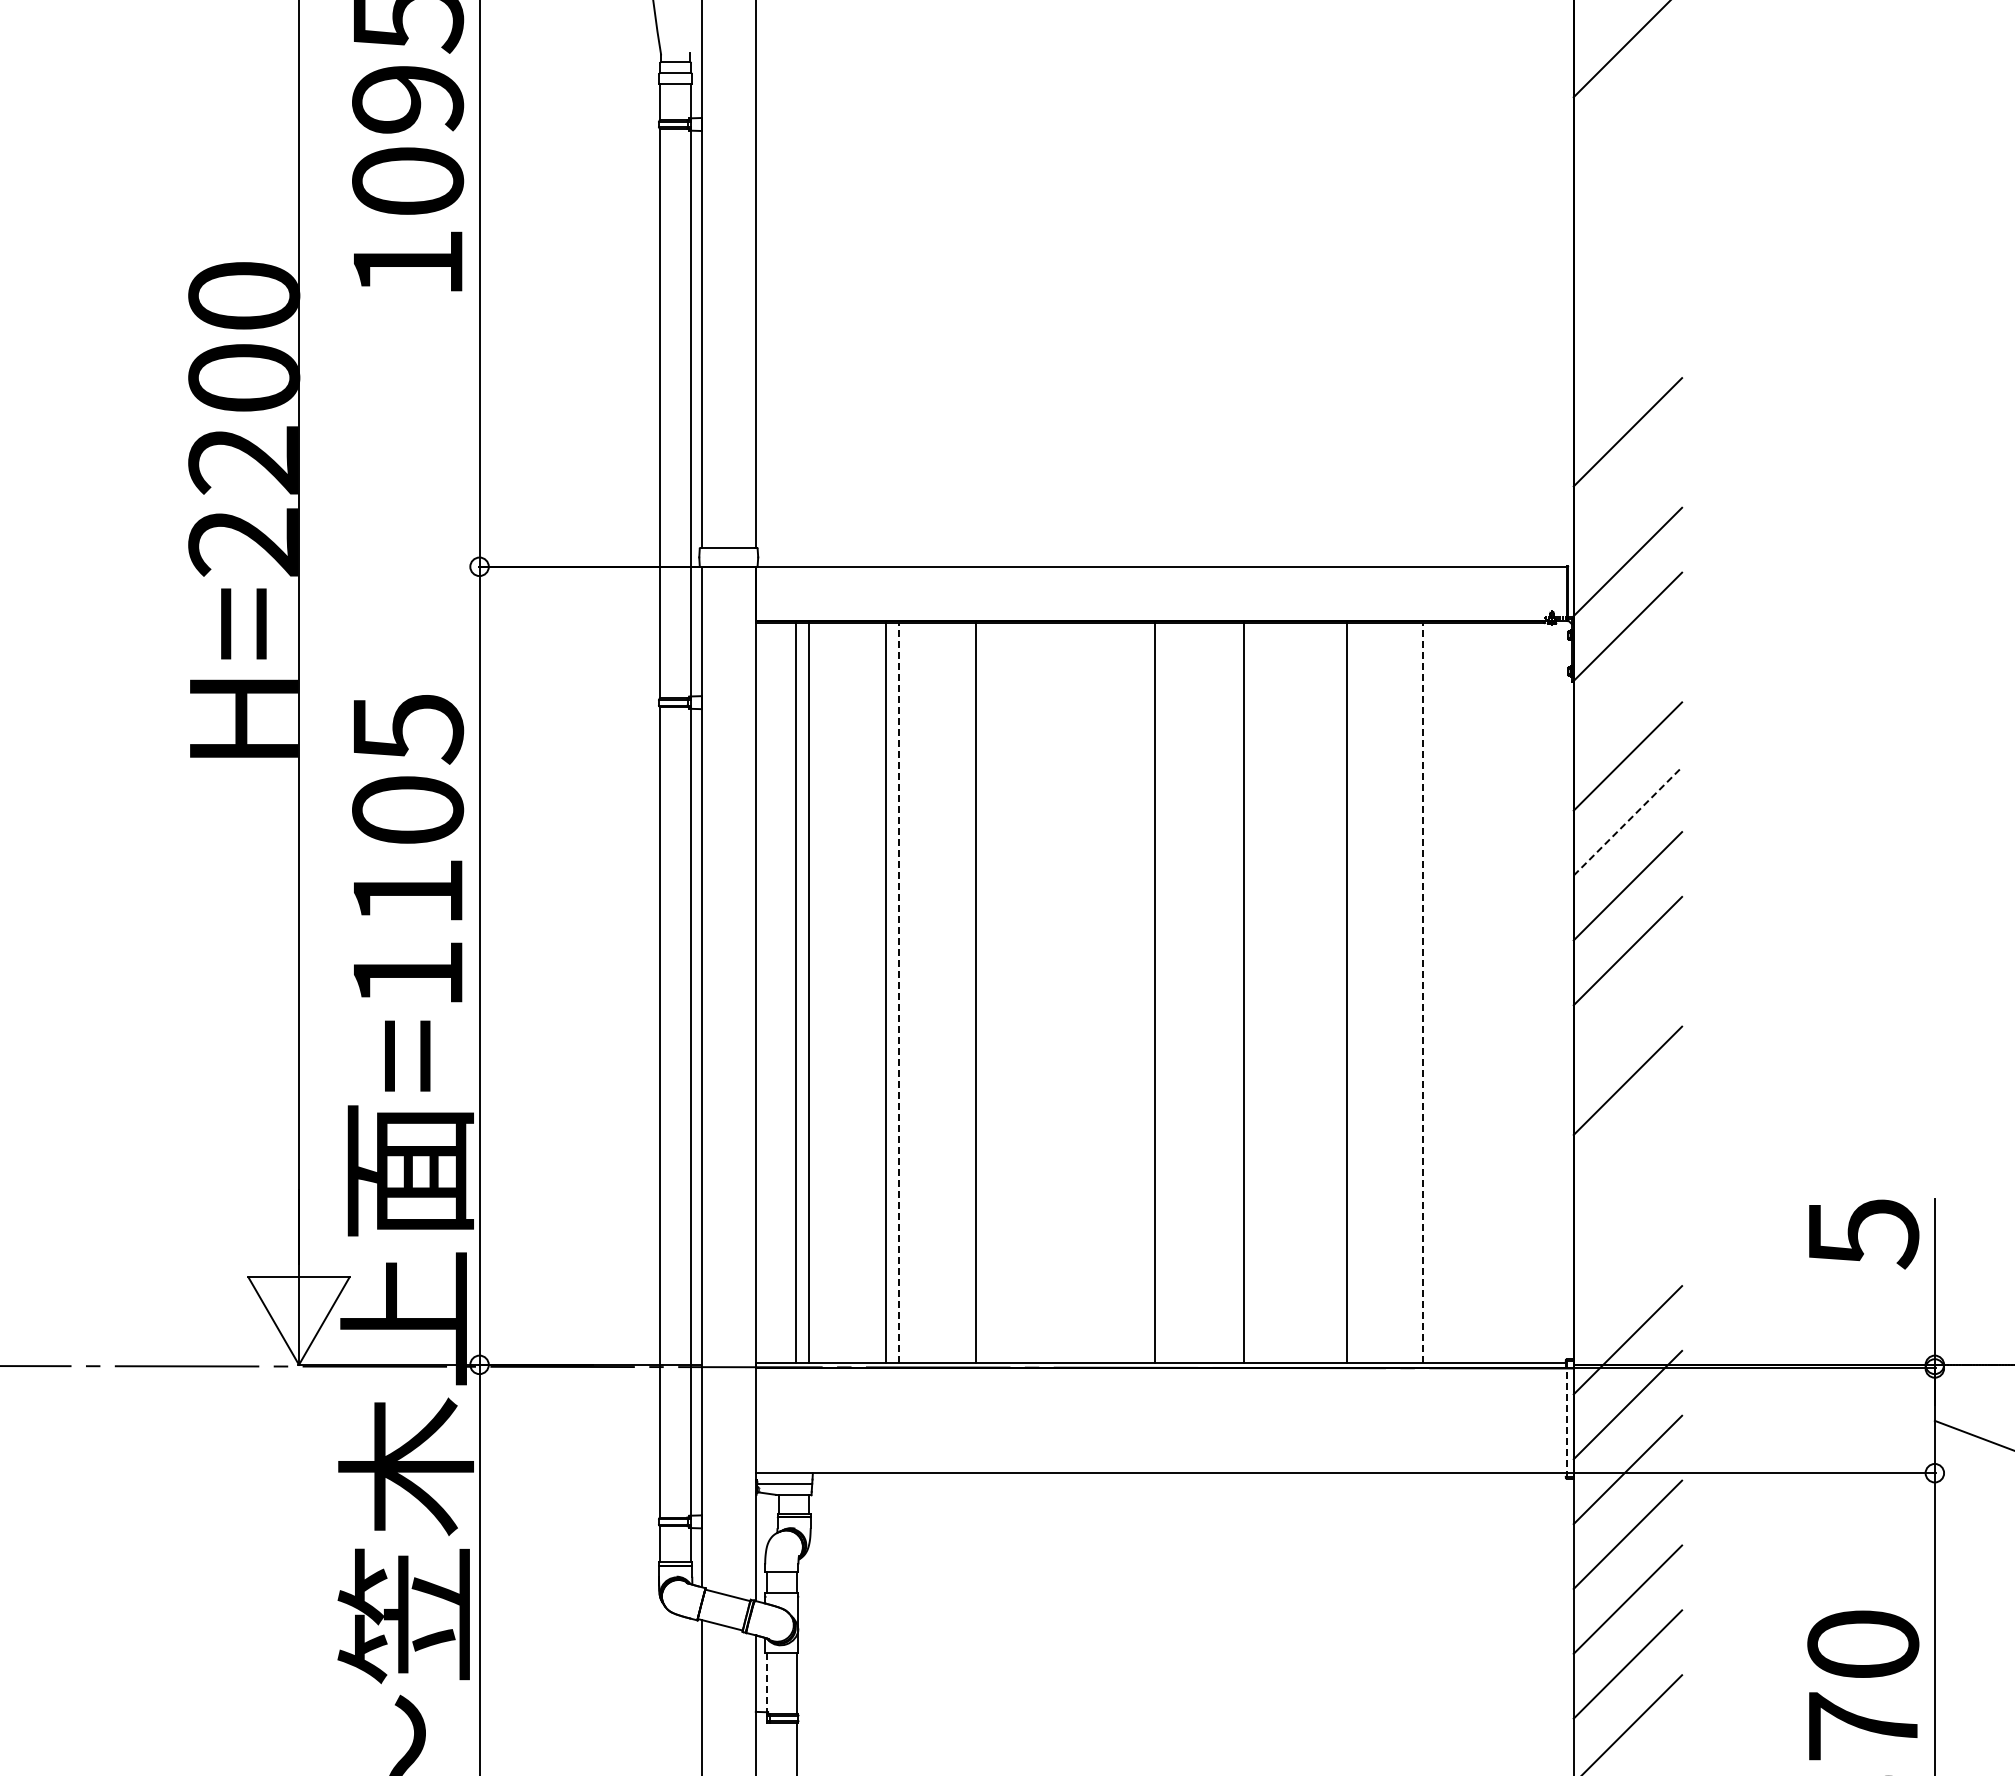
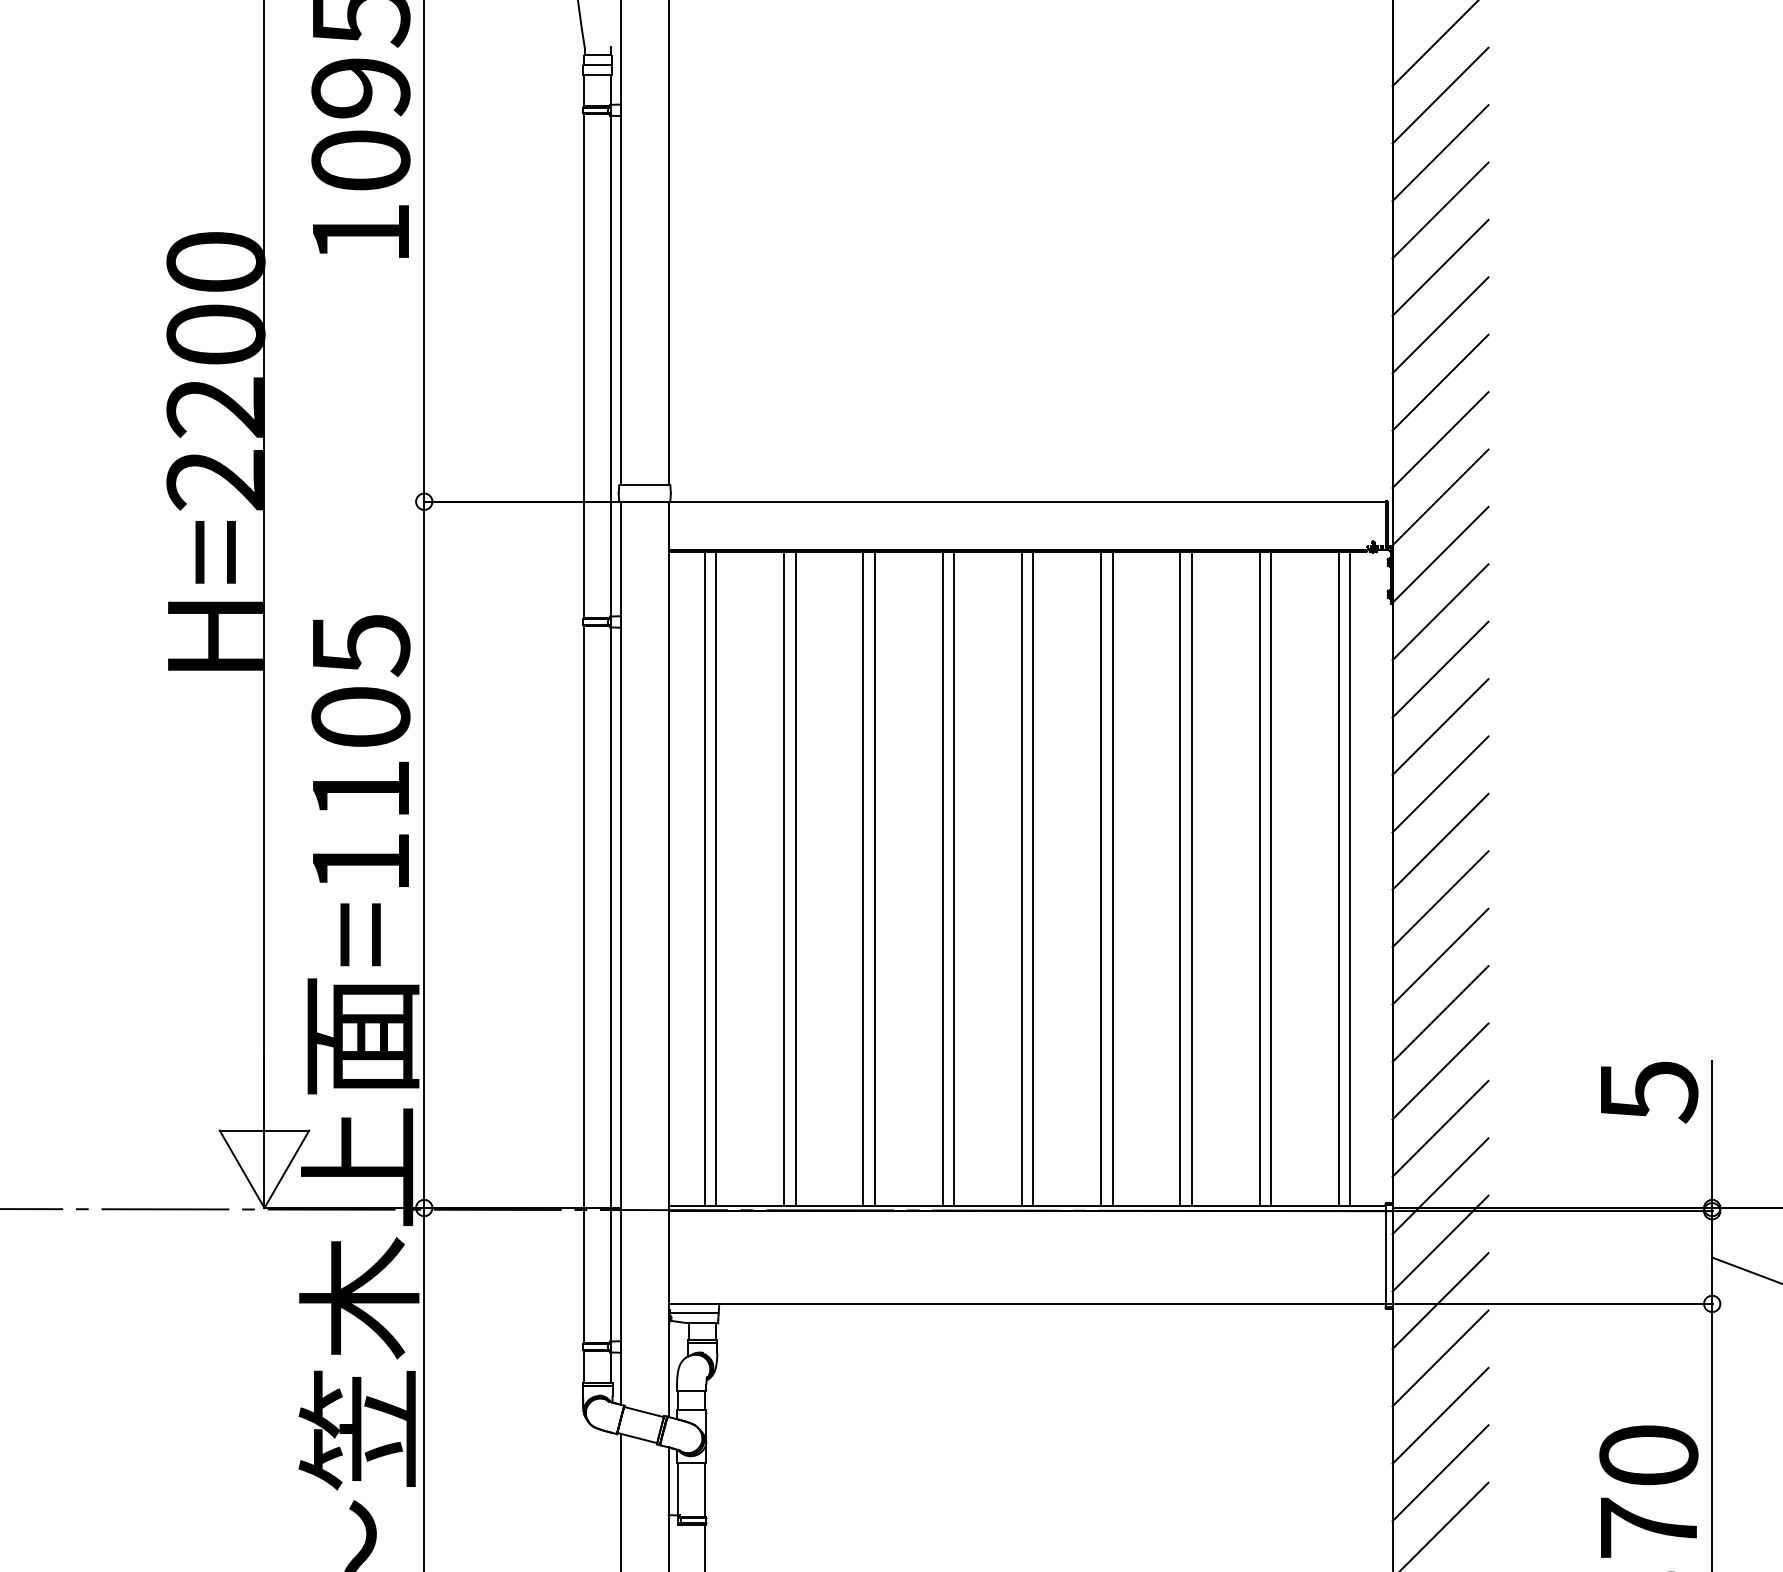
line: (1627, 107) -> (1440, 95), added
line: (1627, 172) -> (1440, 152), added
line: (1627, 237) -> (1440, 210), added
line: (1627, 302) -> (1440, 267), added
line: (1627, 367) -> (1440, 325), added
line: (1627, 496) -> (1440, 439), added
line: (1627, 691) -> (1440, 612), added
line: (1627, 821) -> (1440, 727), dashed -> solid
line: (899, 992) -> (795, 878), dashed -> solid
line: (988, 992) -> (874, 878), added
line: (1065, 992) -> (942, 878), added
line: (1078, 992) -> (954, 878), added
line: (1167, 992) -> (1033, 878), added
line: (1257, 992) -> (1112, 878), added
line: (1333, 992) -> (1180, 878), added
line: (1423, 992) -> (1259, 878), dashed -> solid
line: (1436, 992) -> (1271, 878), added
line: (1512, 992) -> (1338, 878), added
line: (1525, 992) -> (1349, 878), added
line: (1627, 1015) -> (1440, 898), added
line: (1627, 1145) -> (1440, 1013), added
line: (1627, 1210) -> (1440, 1071), added
line: (1627, 1275) -> (1440, 1128), added
line: (1566, 1419) -> (1386, 1256), dashed -> solid
line: (766, 1682) -> (678, 1489), dashed -> solid

